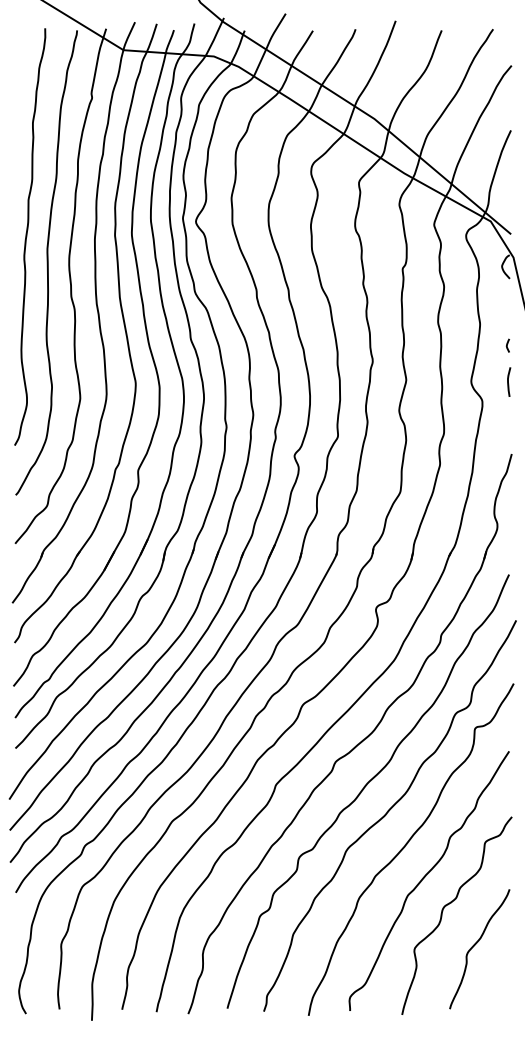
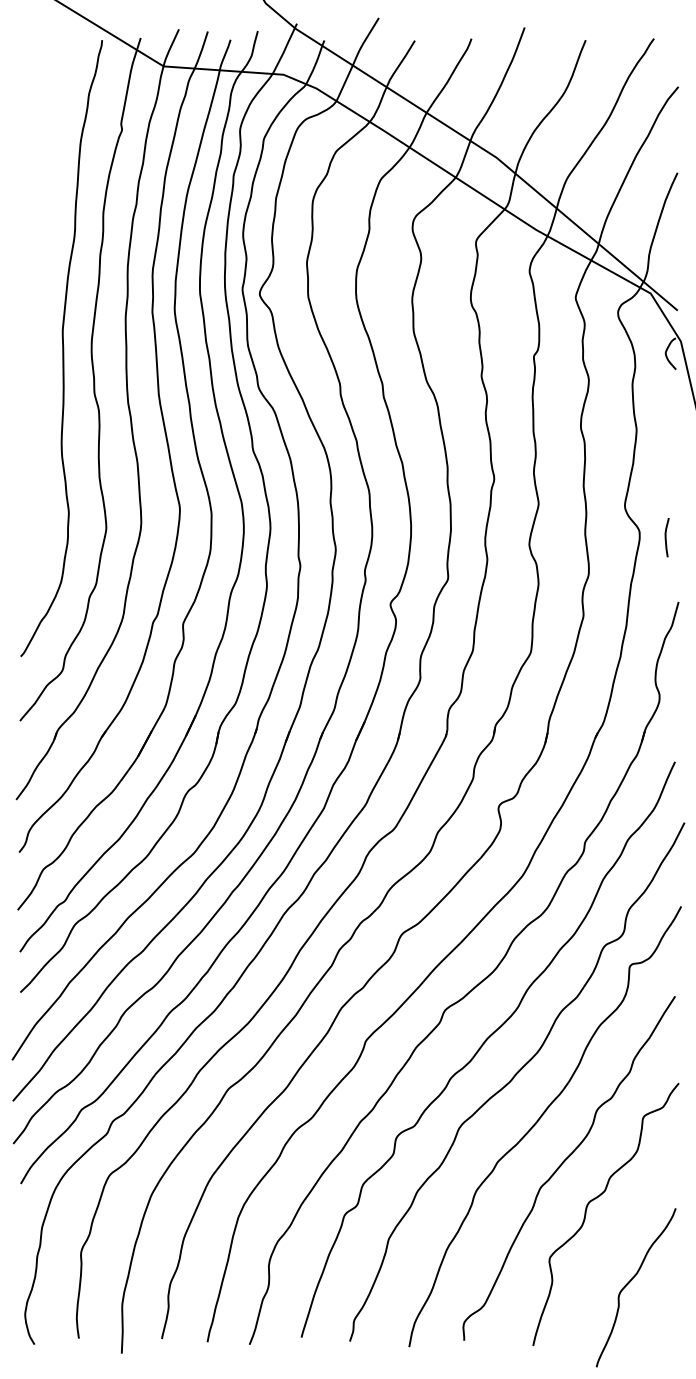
curve: (26, 236) -> (35, 313), removed
curve: (507, 345) -> (673, 457), removed
curve: (508, 382) -> (666, 537), moved
curve: (475, 945) -> (630, 1282), moved

